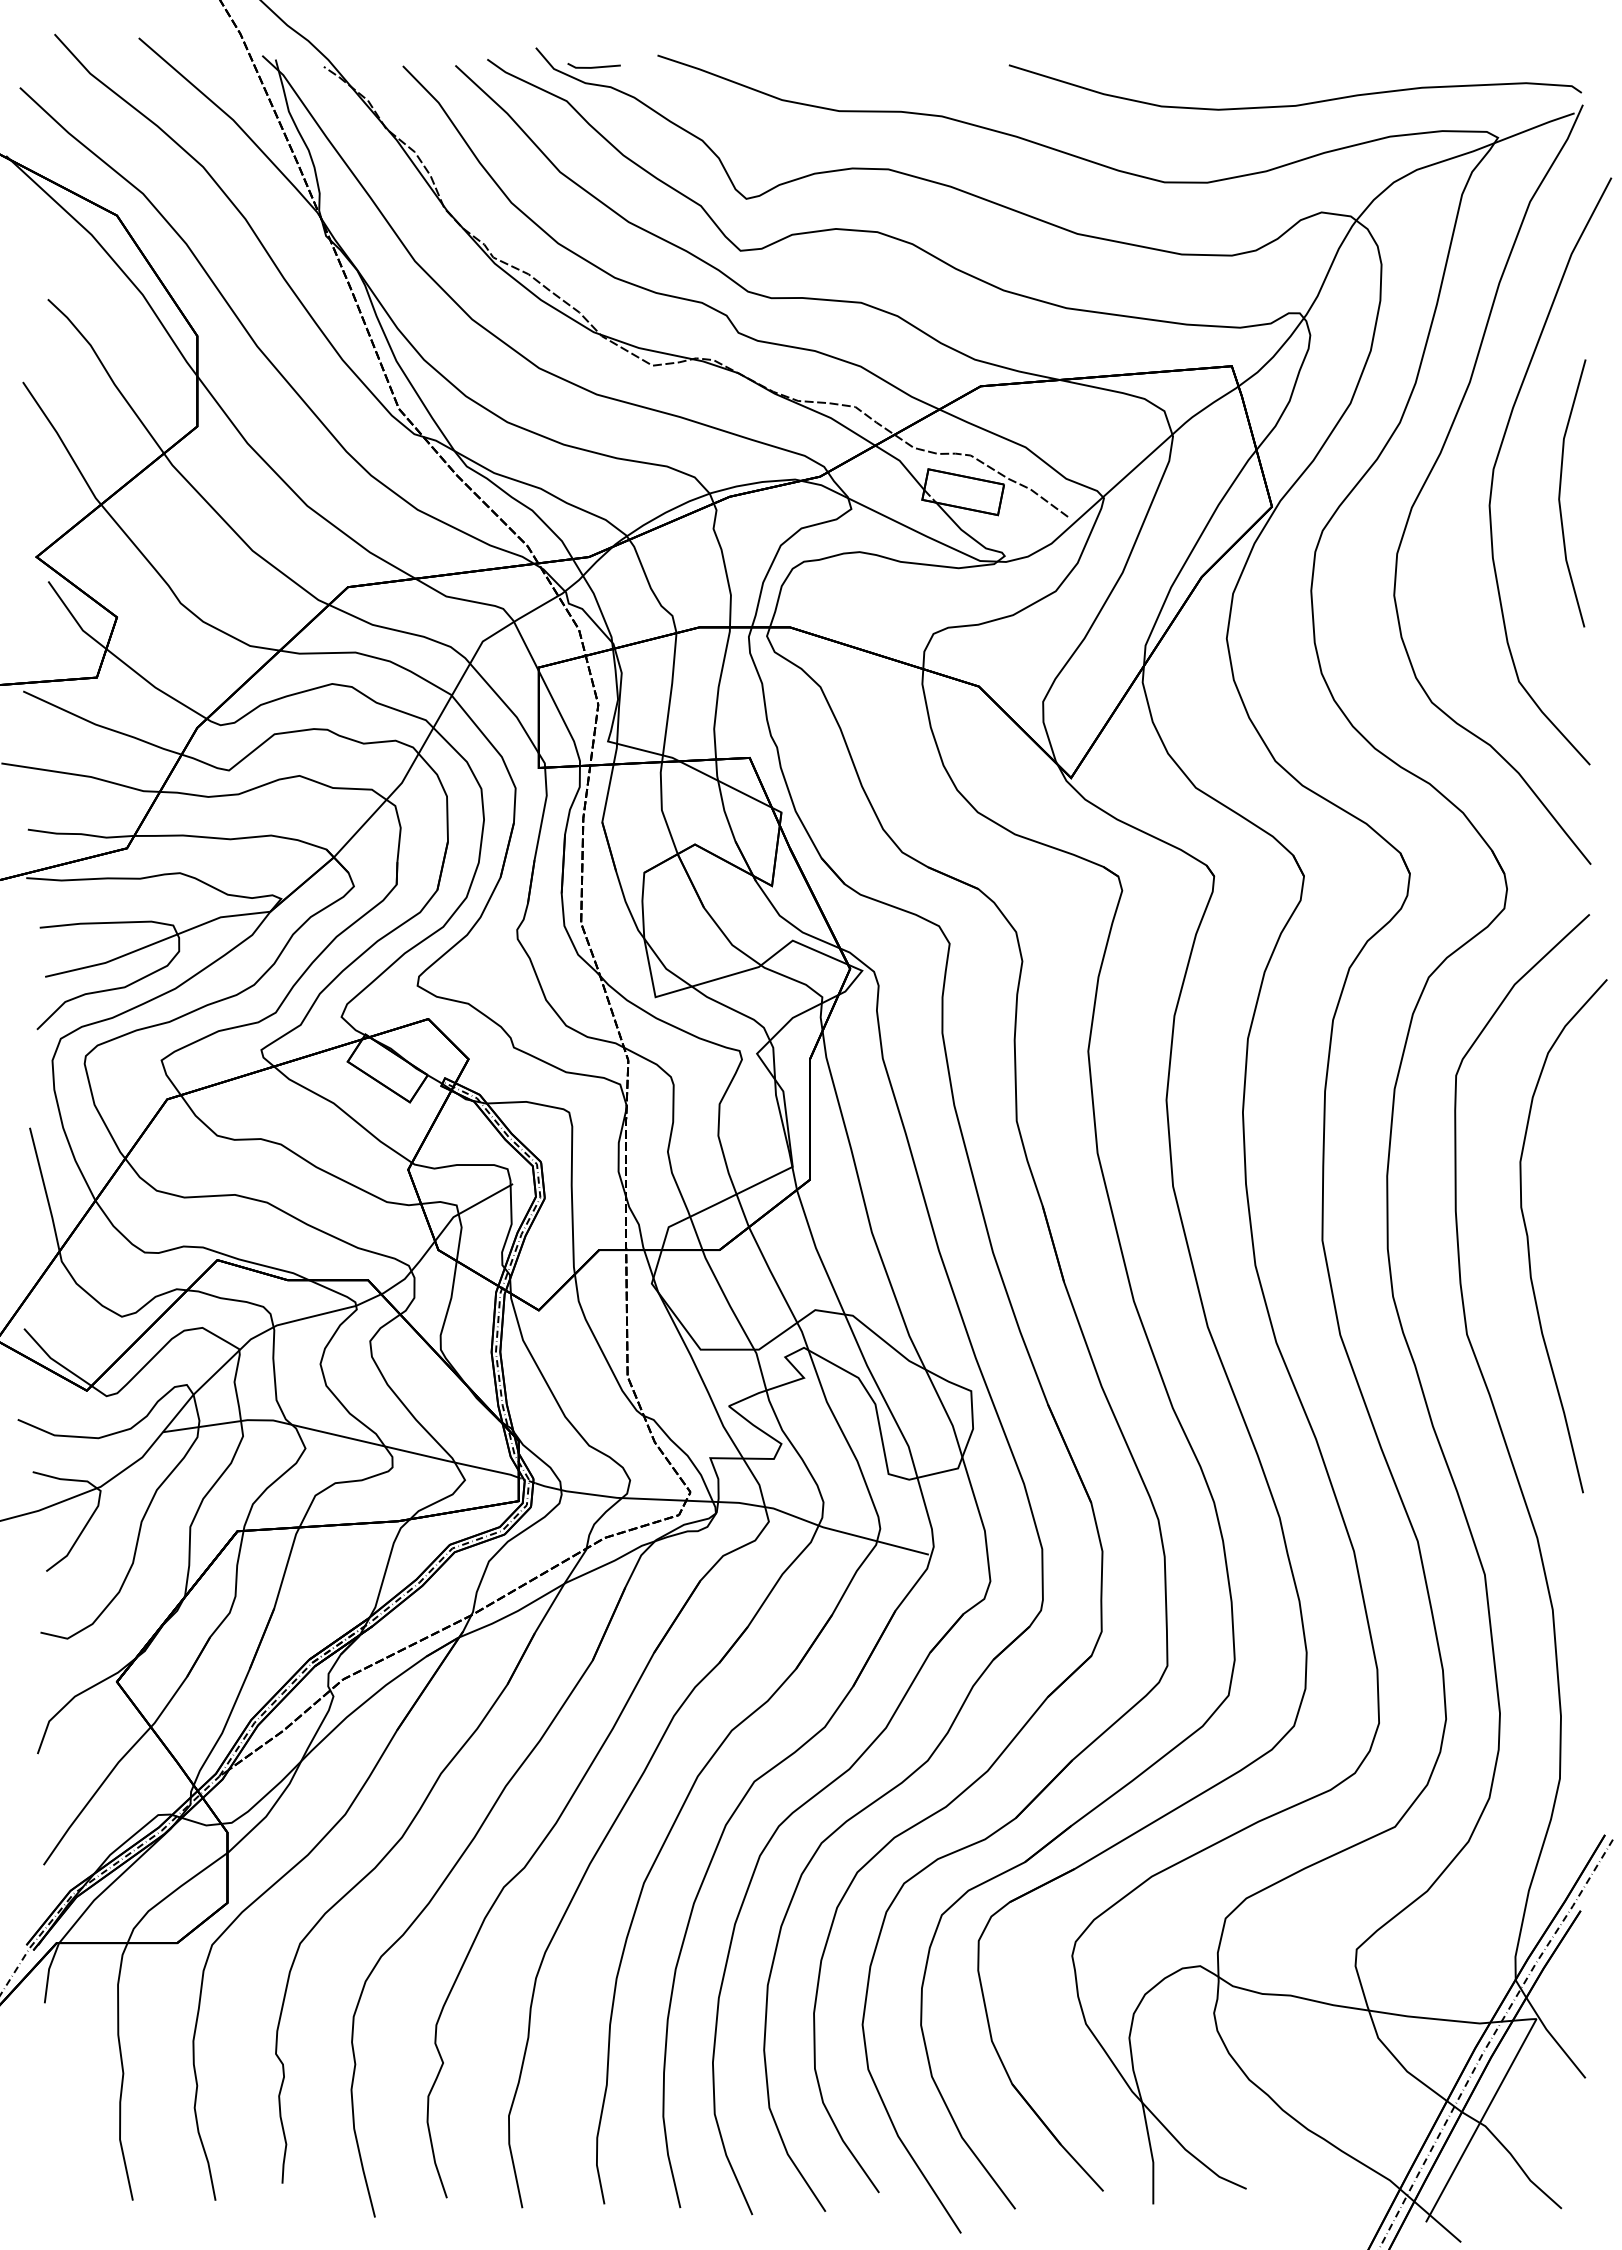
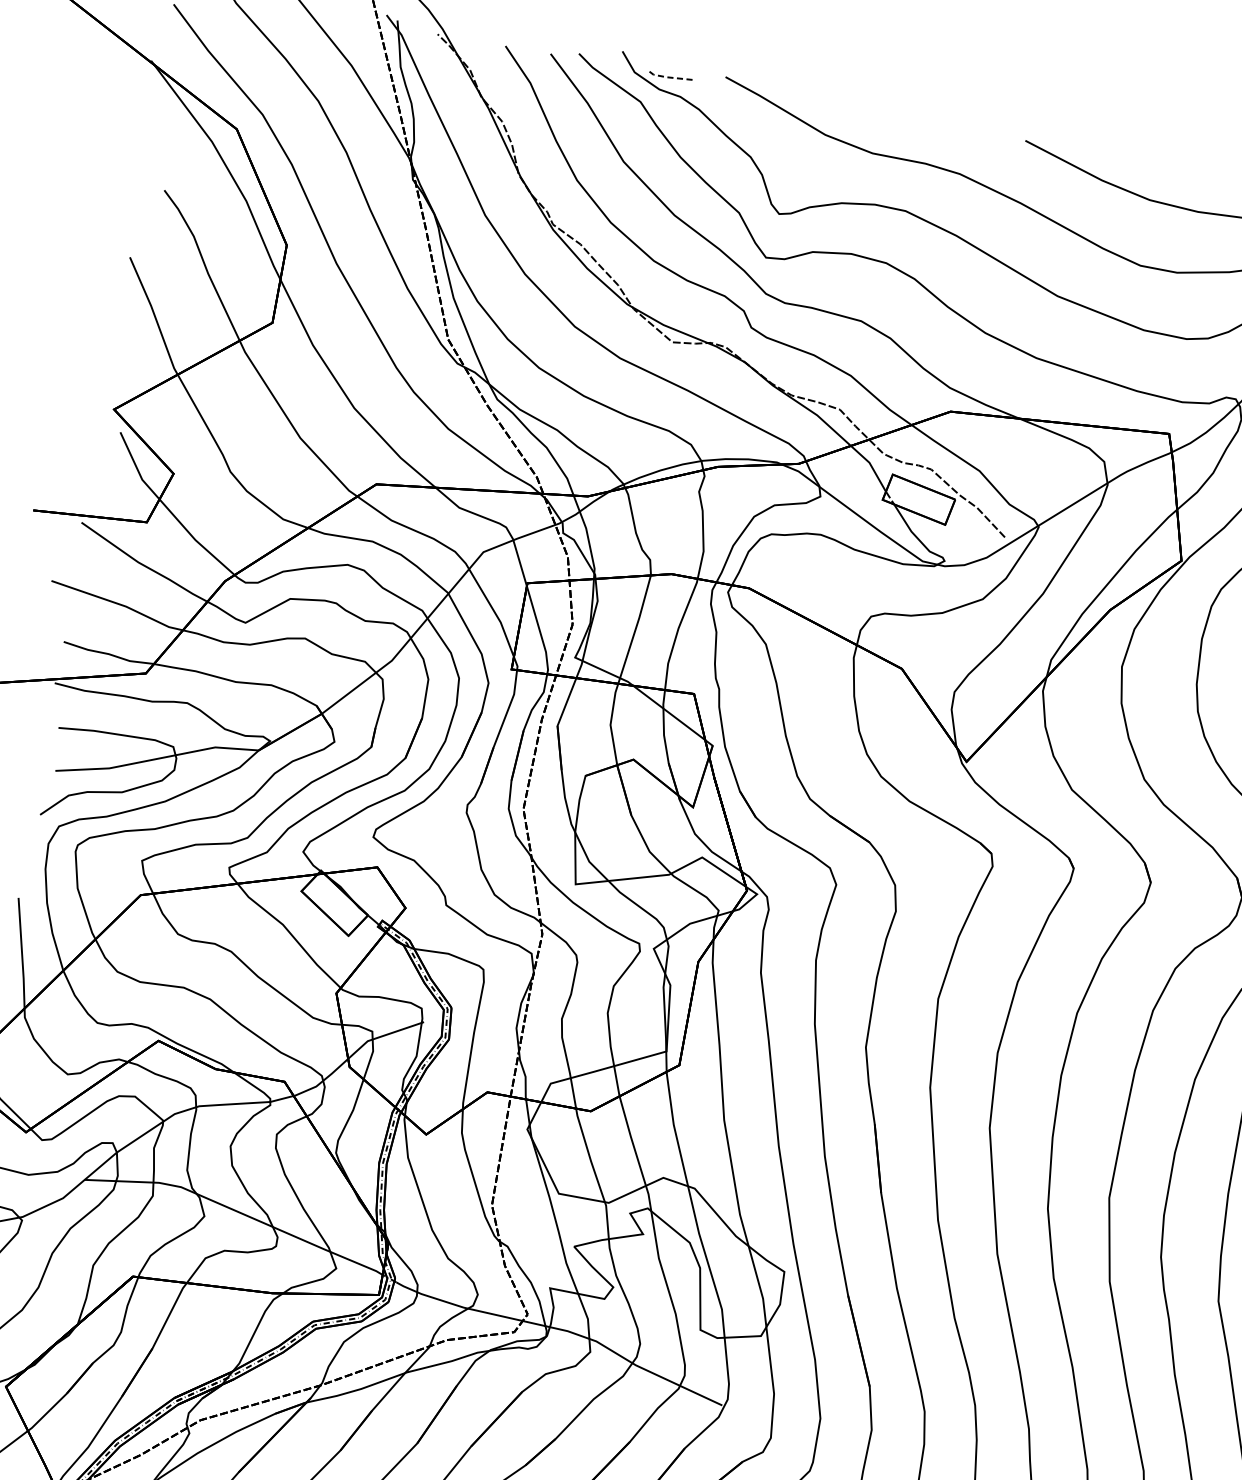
line: (591, 67) -> (667, 76), solid -> dashed

